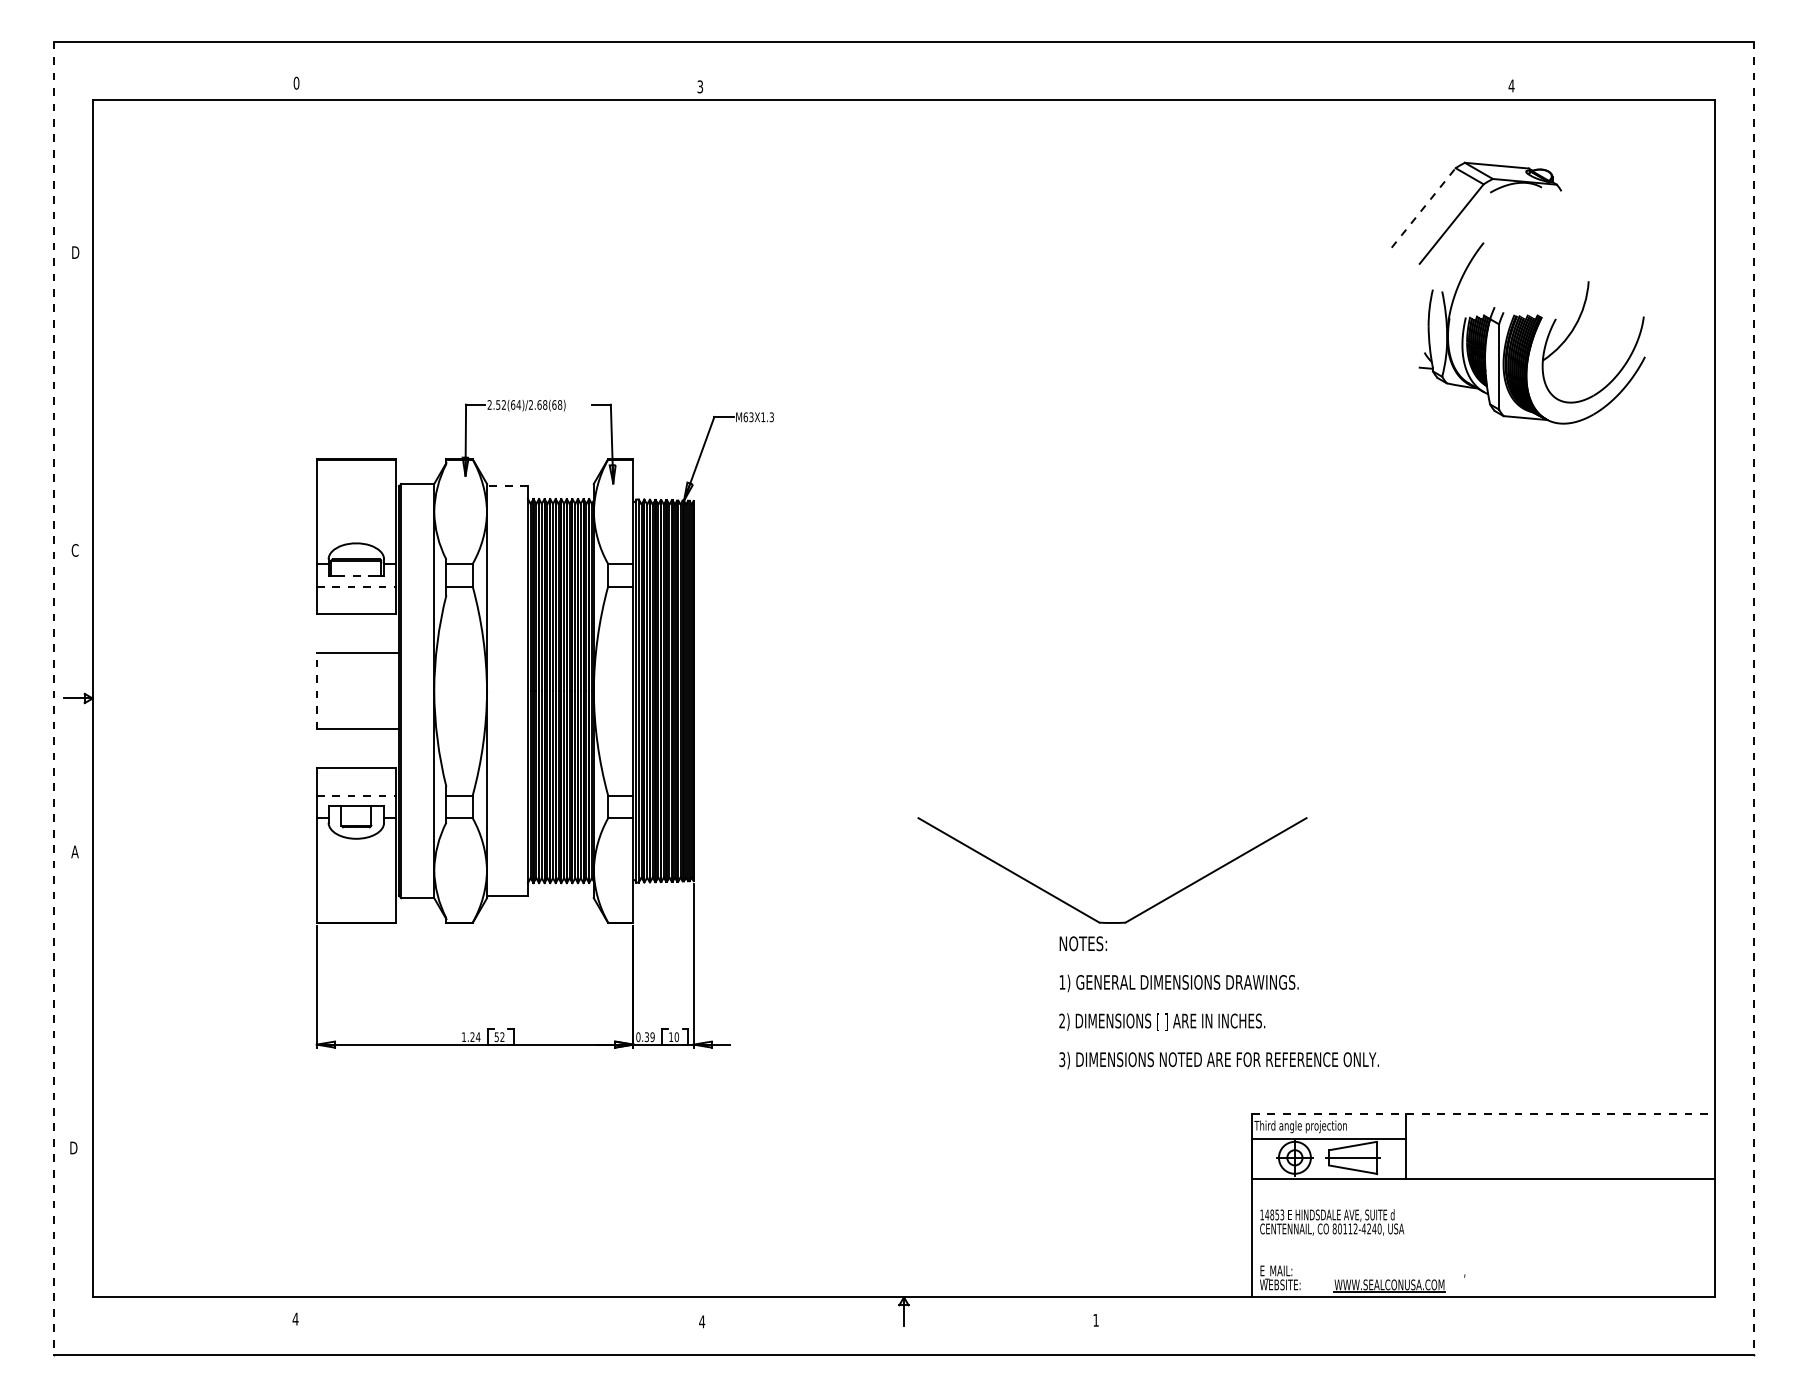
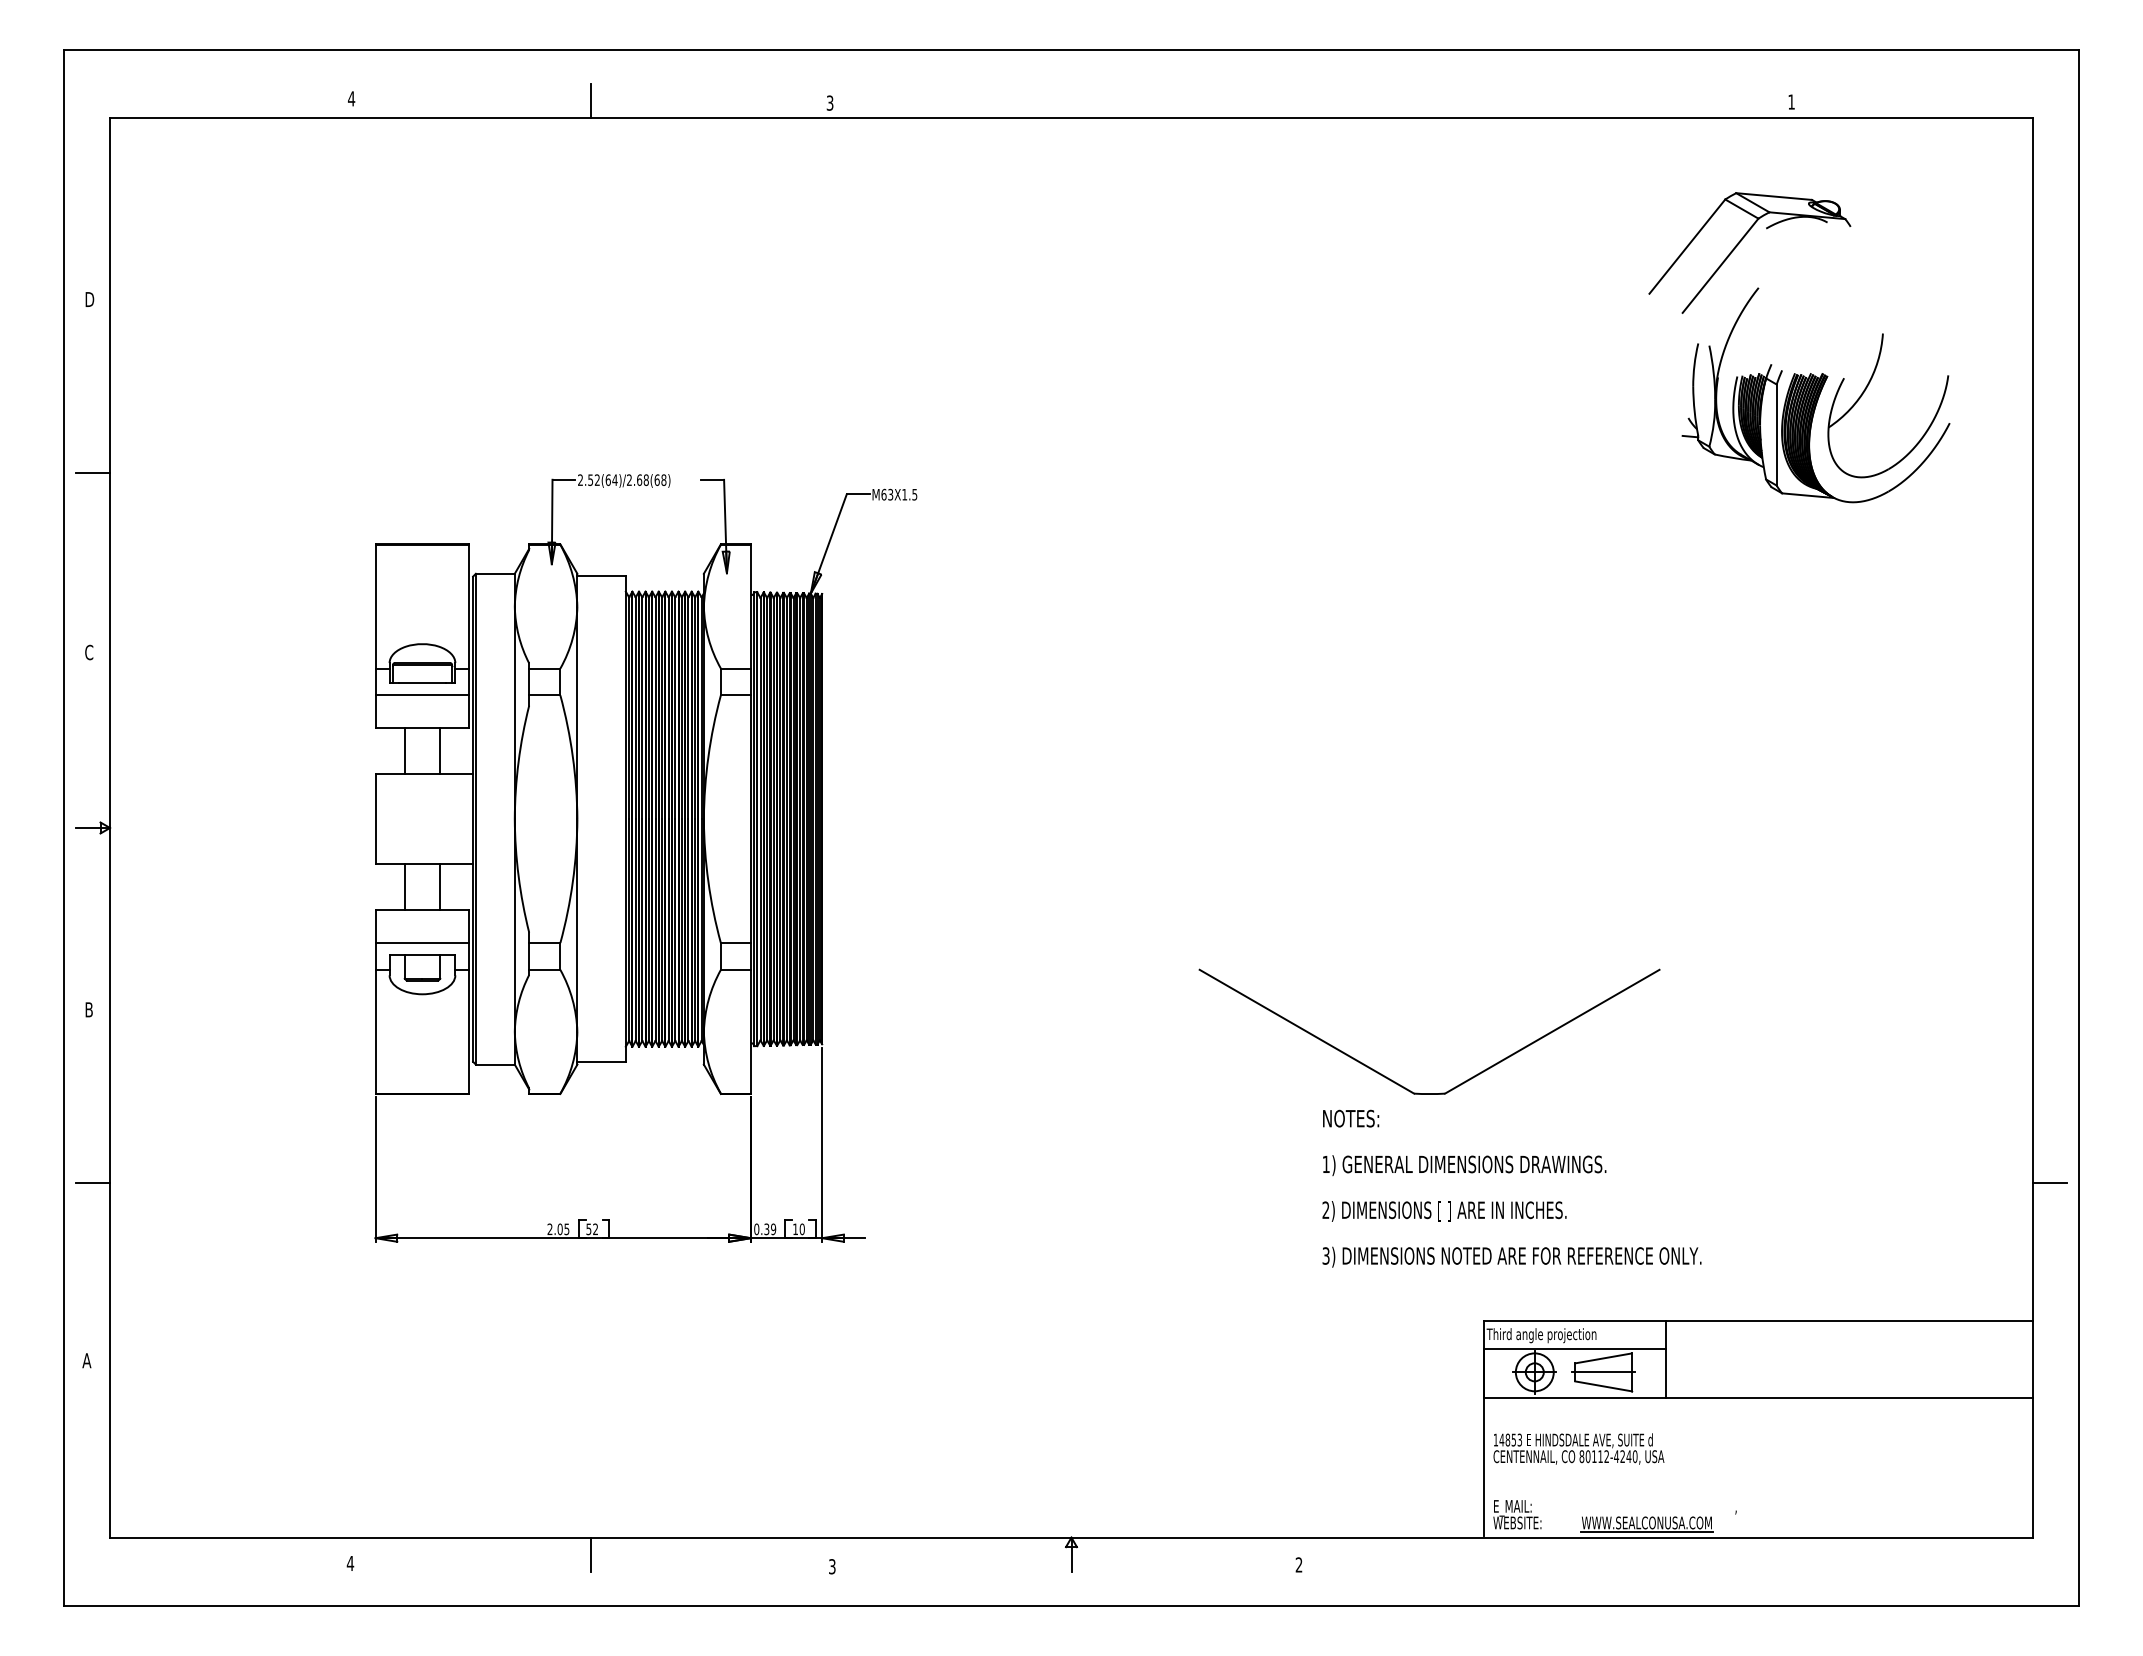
text: (296, 82) -> (351, 98), 0 -> 4
line: (498, 85) -> (590, 101), added
text: (1511, 85) -> (1791, 101), 4 -> 1
line: (1423, 207) -> (1687, 246), dashed -> solid
line: (77, 399) -> (92, 473), added
text: (771, 416) -> (914, 493), M63X1.3 -> M63X1.5
line: (507, 486) -> (601, 576), dashed -> solid
line: (356, 575) -> (422, 682), dashed -> solid
line: (356, 586) -> (422, 695), dashed -> solid
line: (341, 633) -> (404, 750), added
line: (371, 633) -> (440, 750), added
line: (316, 690) -> (375, 818), dashed -> solid
line: (54, 698) -> (64, 828), dashed -> solid
line: (1753, 698) -> (2078, 828), dashed -> solid
line: (341, 748) -> (404, 887), added
line: (371, 748) -> (440, 887), added
line: (356, 795) -> (422, 943), dashed -> solid
text: (74, 851) -> (88, 1009), A -> B
part: (1085, 913) -> (1397, 1082), moved
line: (77, 997) -> (92, 1182), added
line: (1729, 997) -> (2049, 1182), added
text: (1218, 1002) -> (1511, 1188), moved
text: (471, 1037) -> (558, 1229), 1.24 -> 2.05
line: (1483, 1114) -> (1758, 1320), dashed -> solid
text: (72, 1147) -> (86, 1360), D -> A
line: (498, 1311) -> (590, 1554), added
text: (1095, 1319) -> (1298, 1564), 1 -> 2
text: (701, 1321) -> (831, 1566), 4 -> 3

